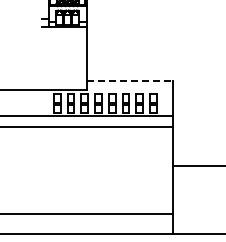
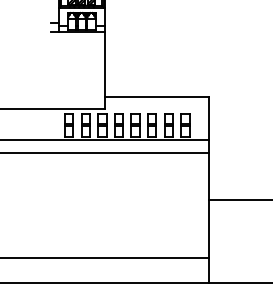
line: (130, 80) -> (157, 97), dashed -> solid

